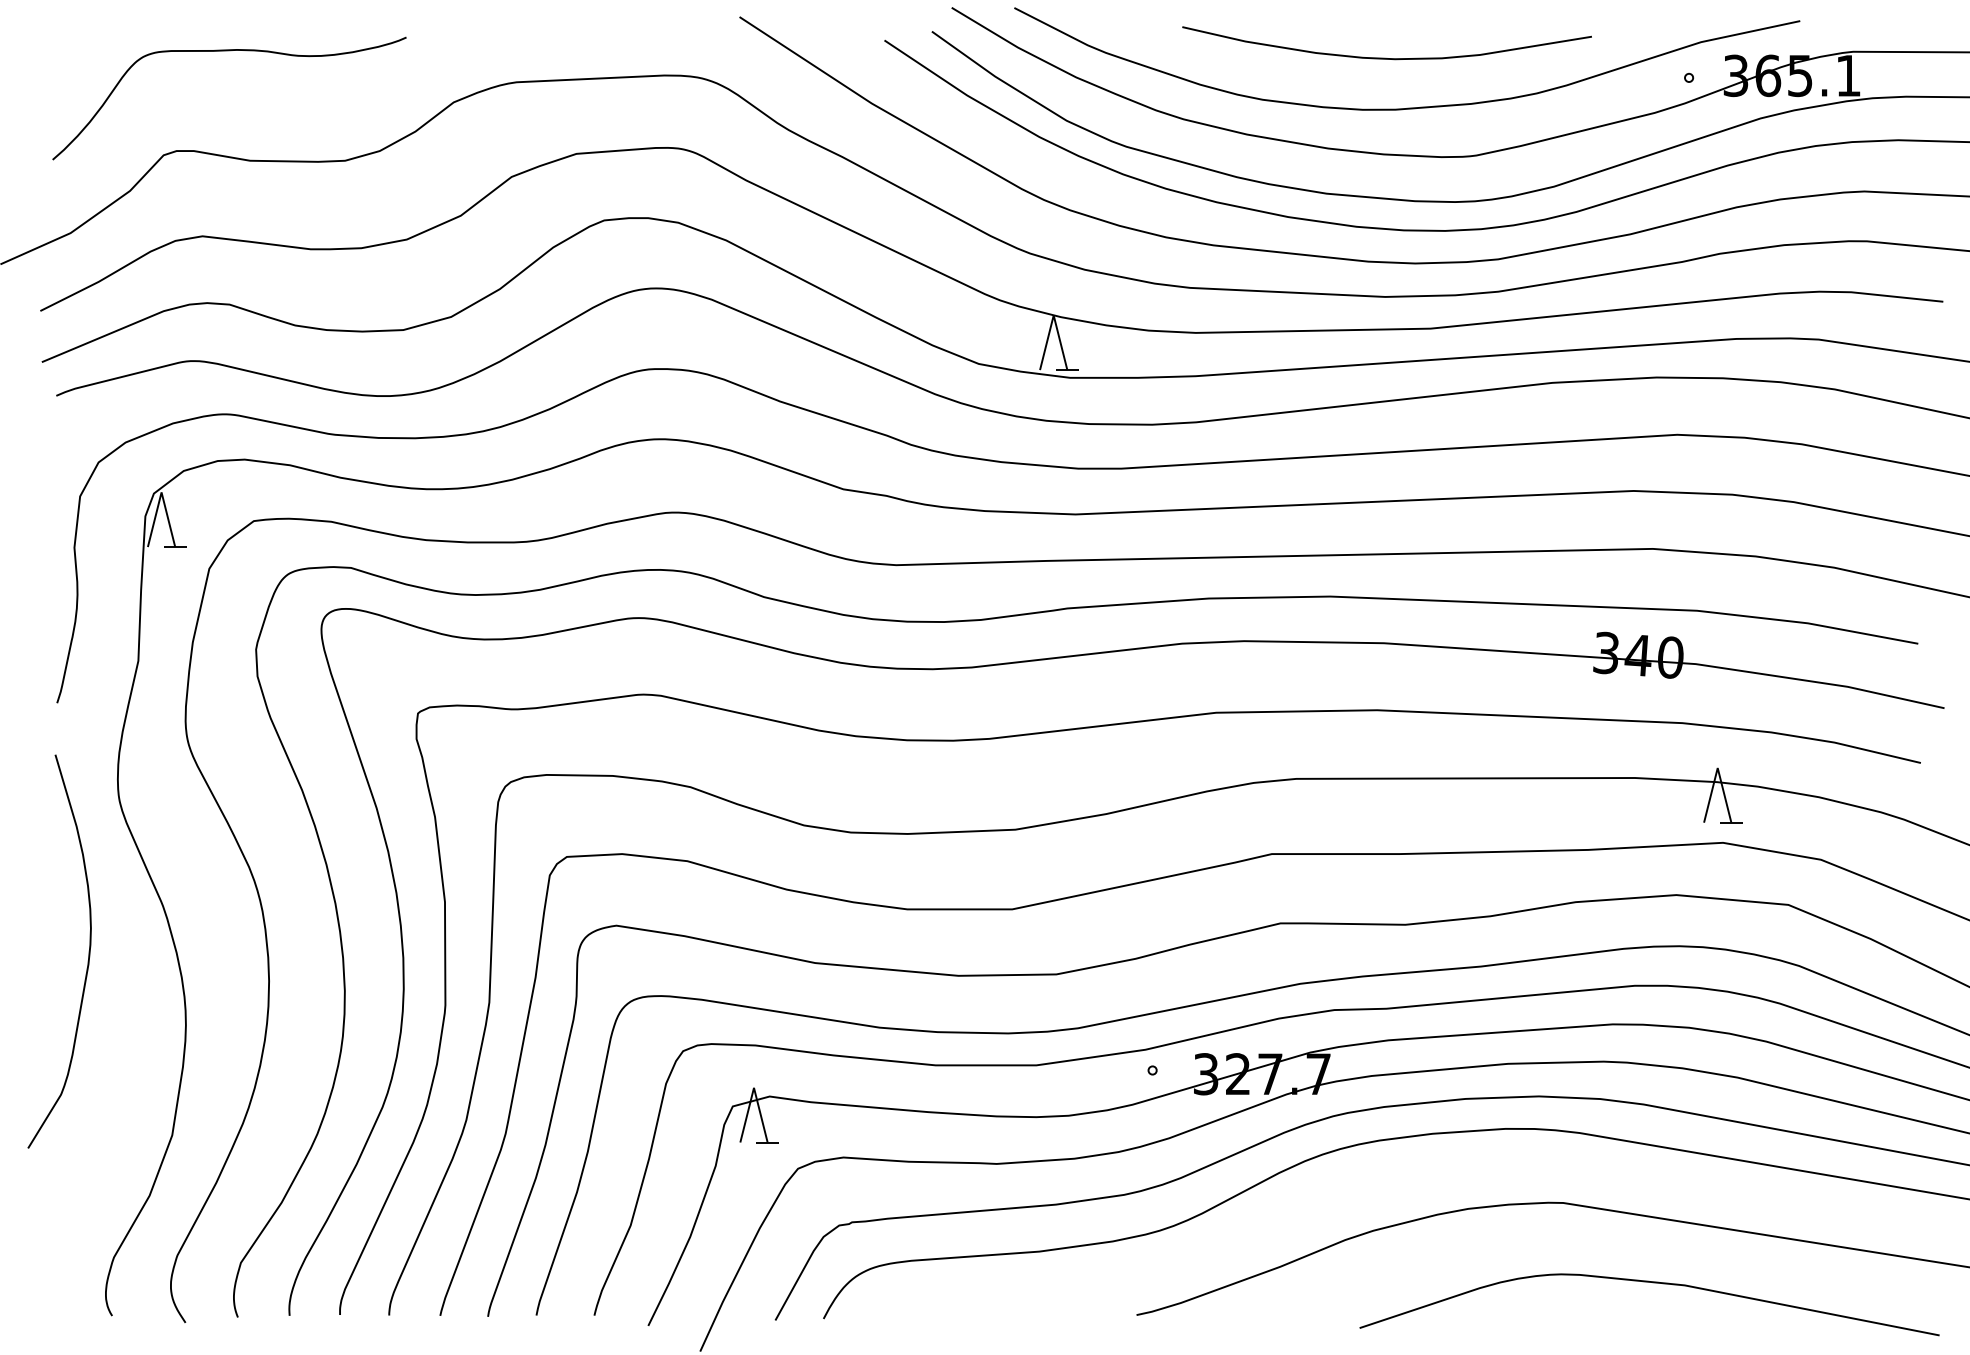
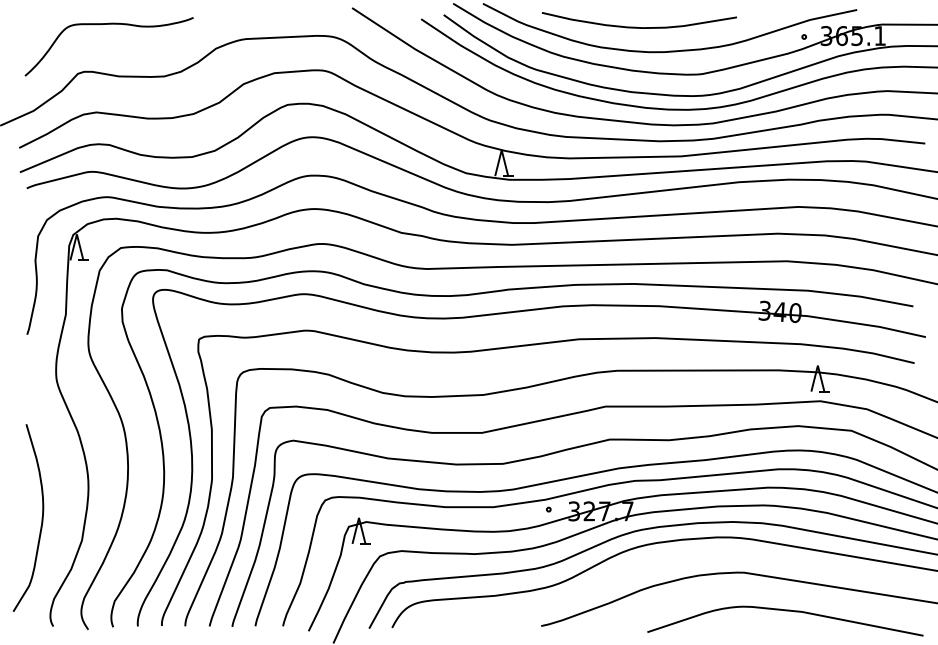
curve: (1380, 55) -> (636, 26), moved
curve: (87, 950) -> (41, 517), moved

